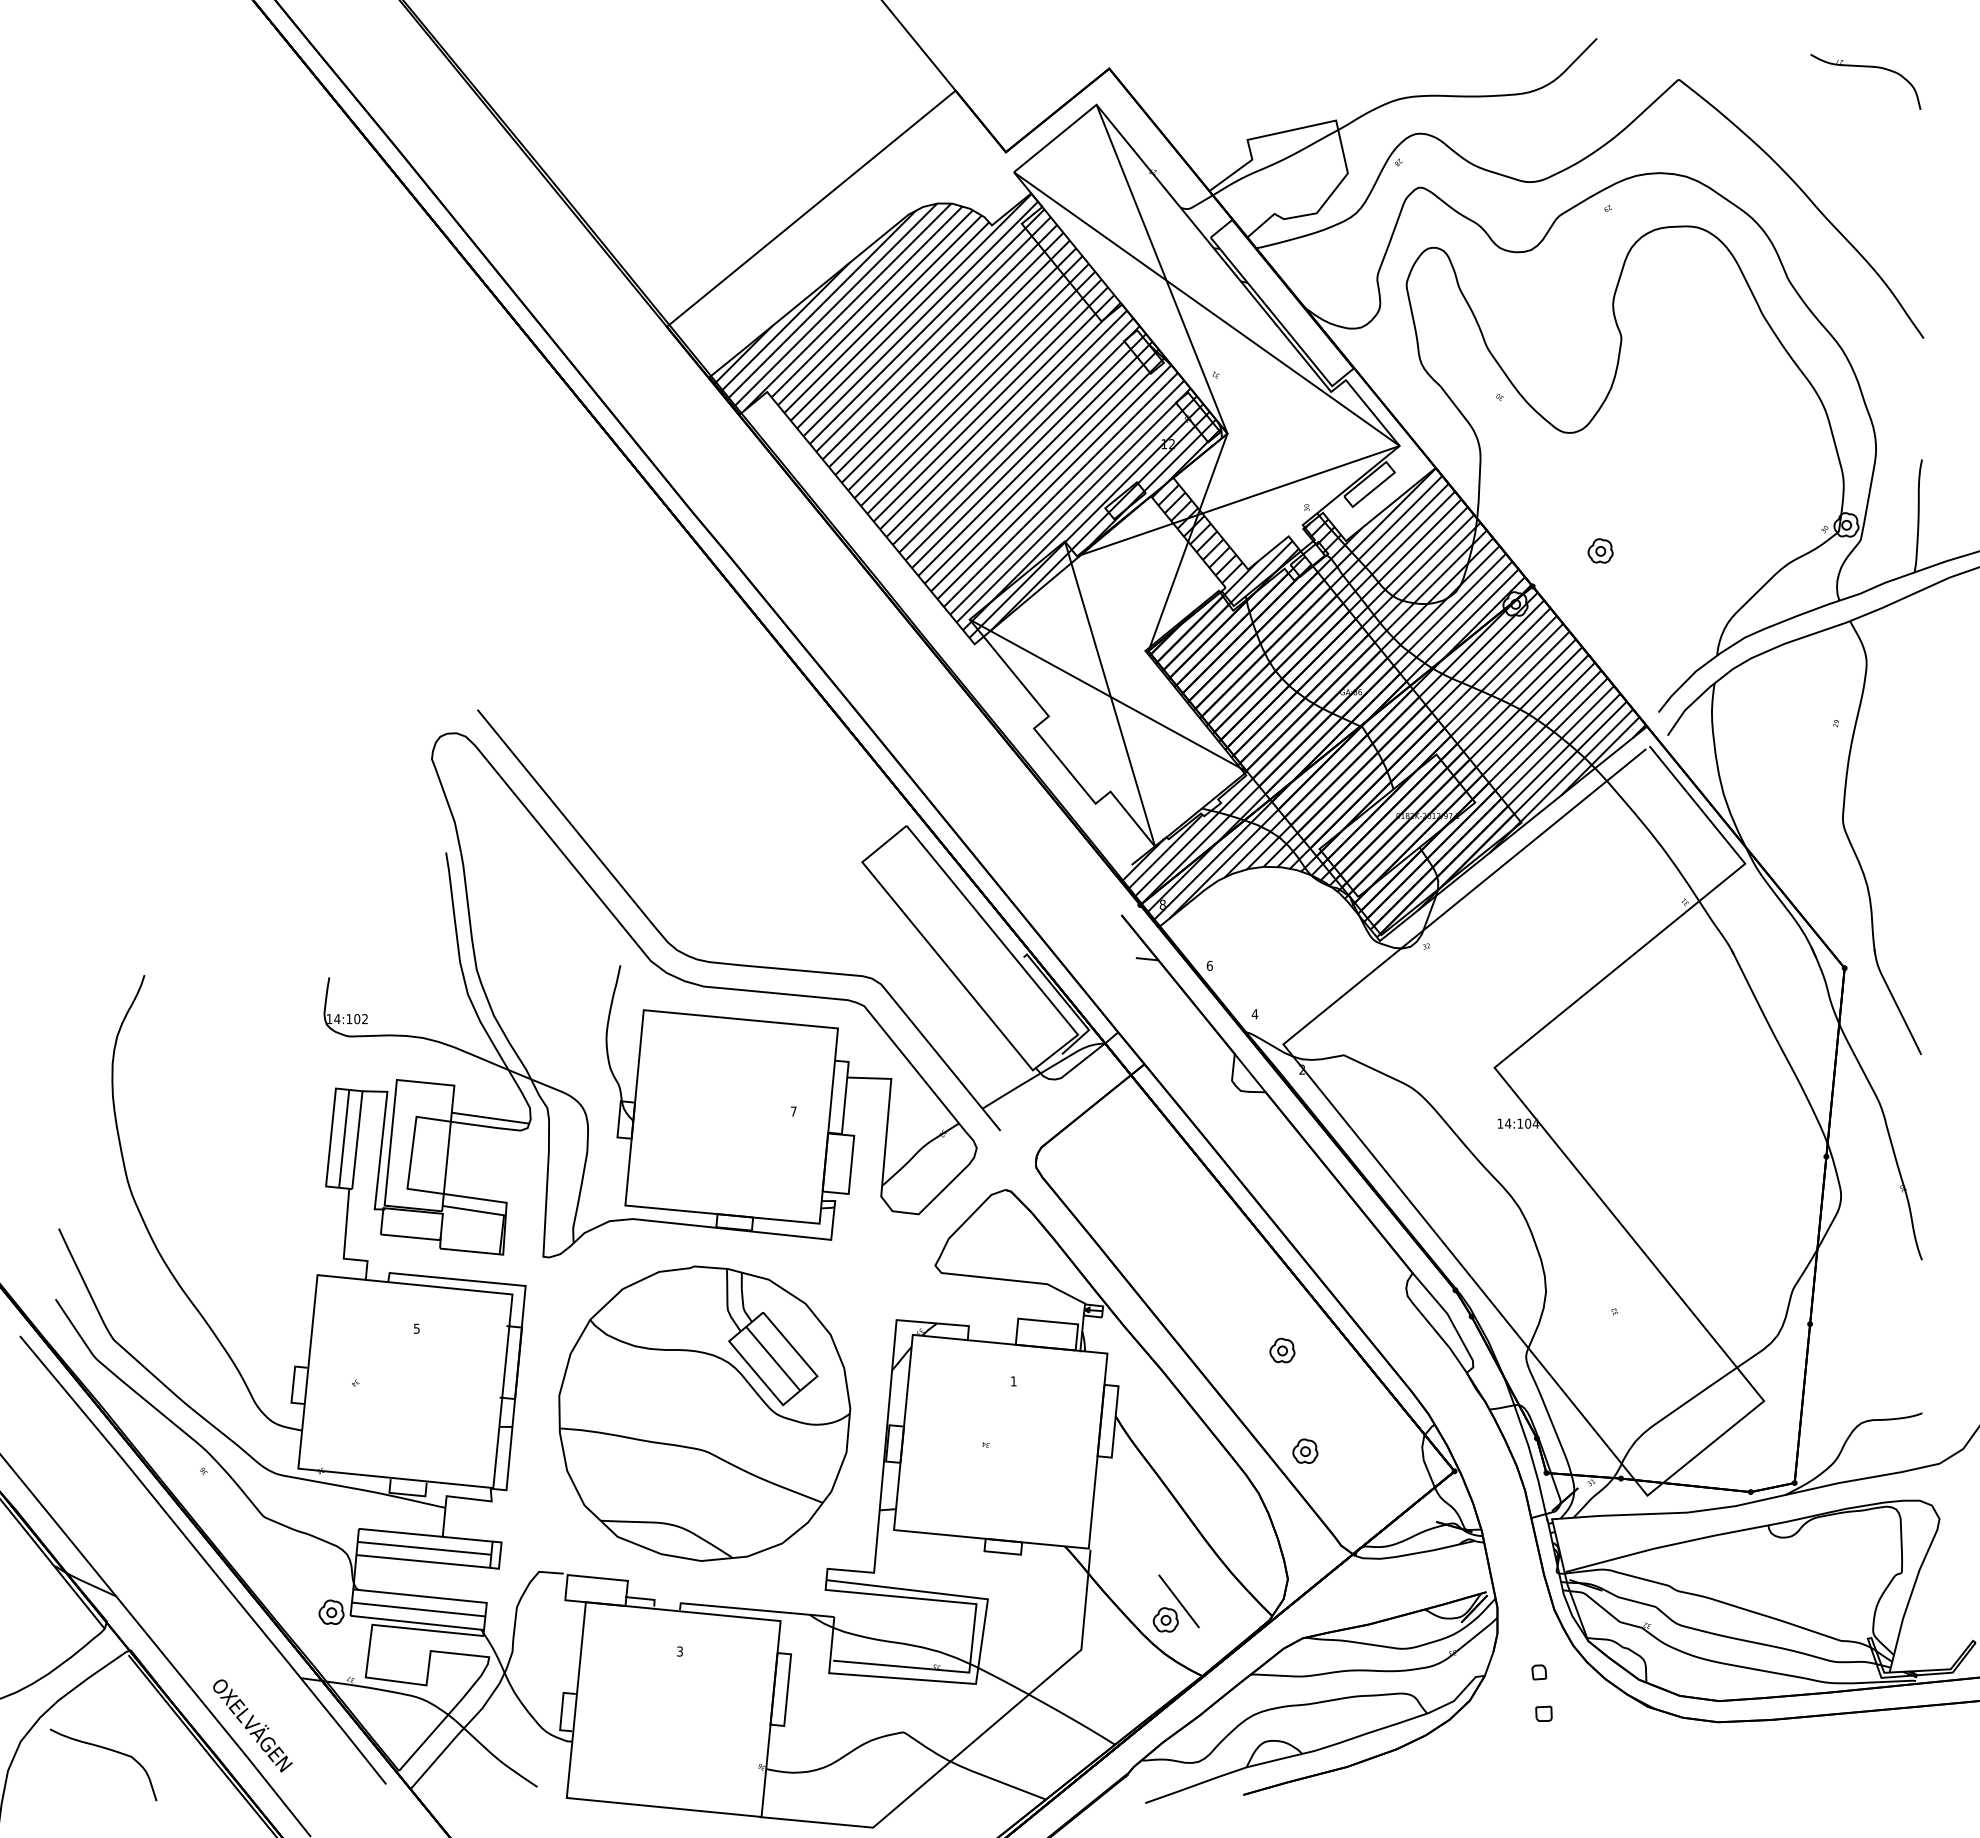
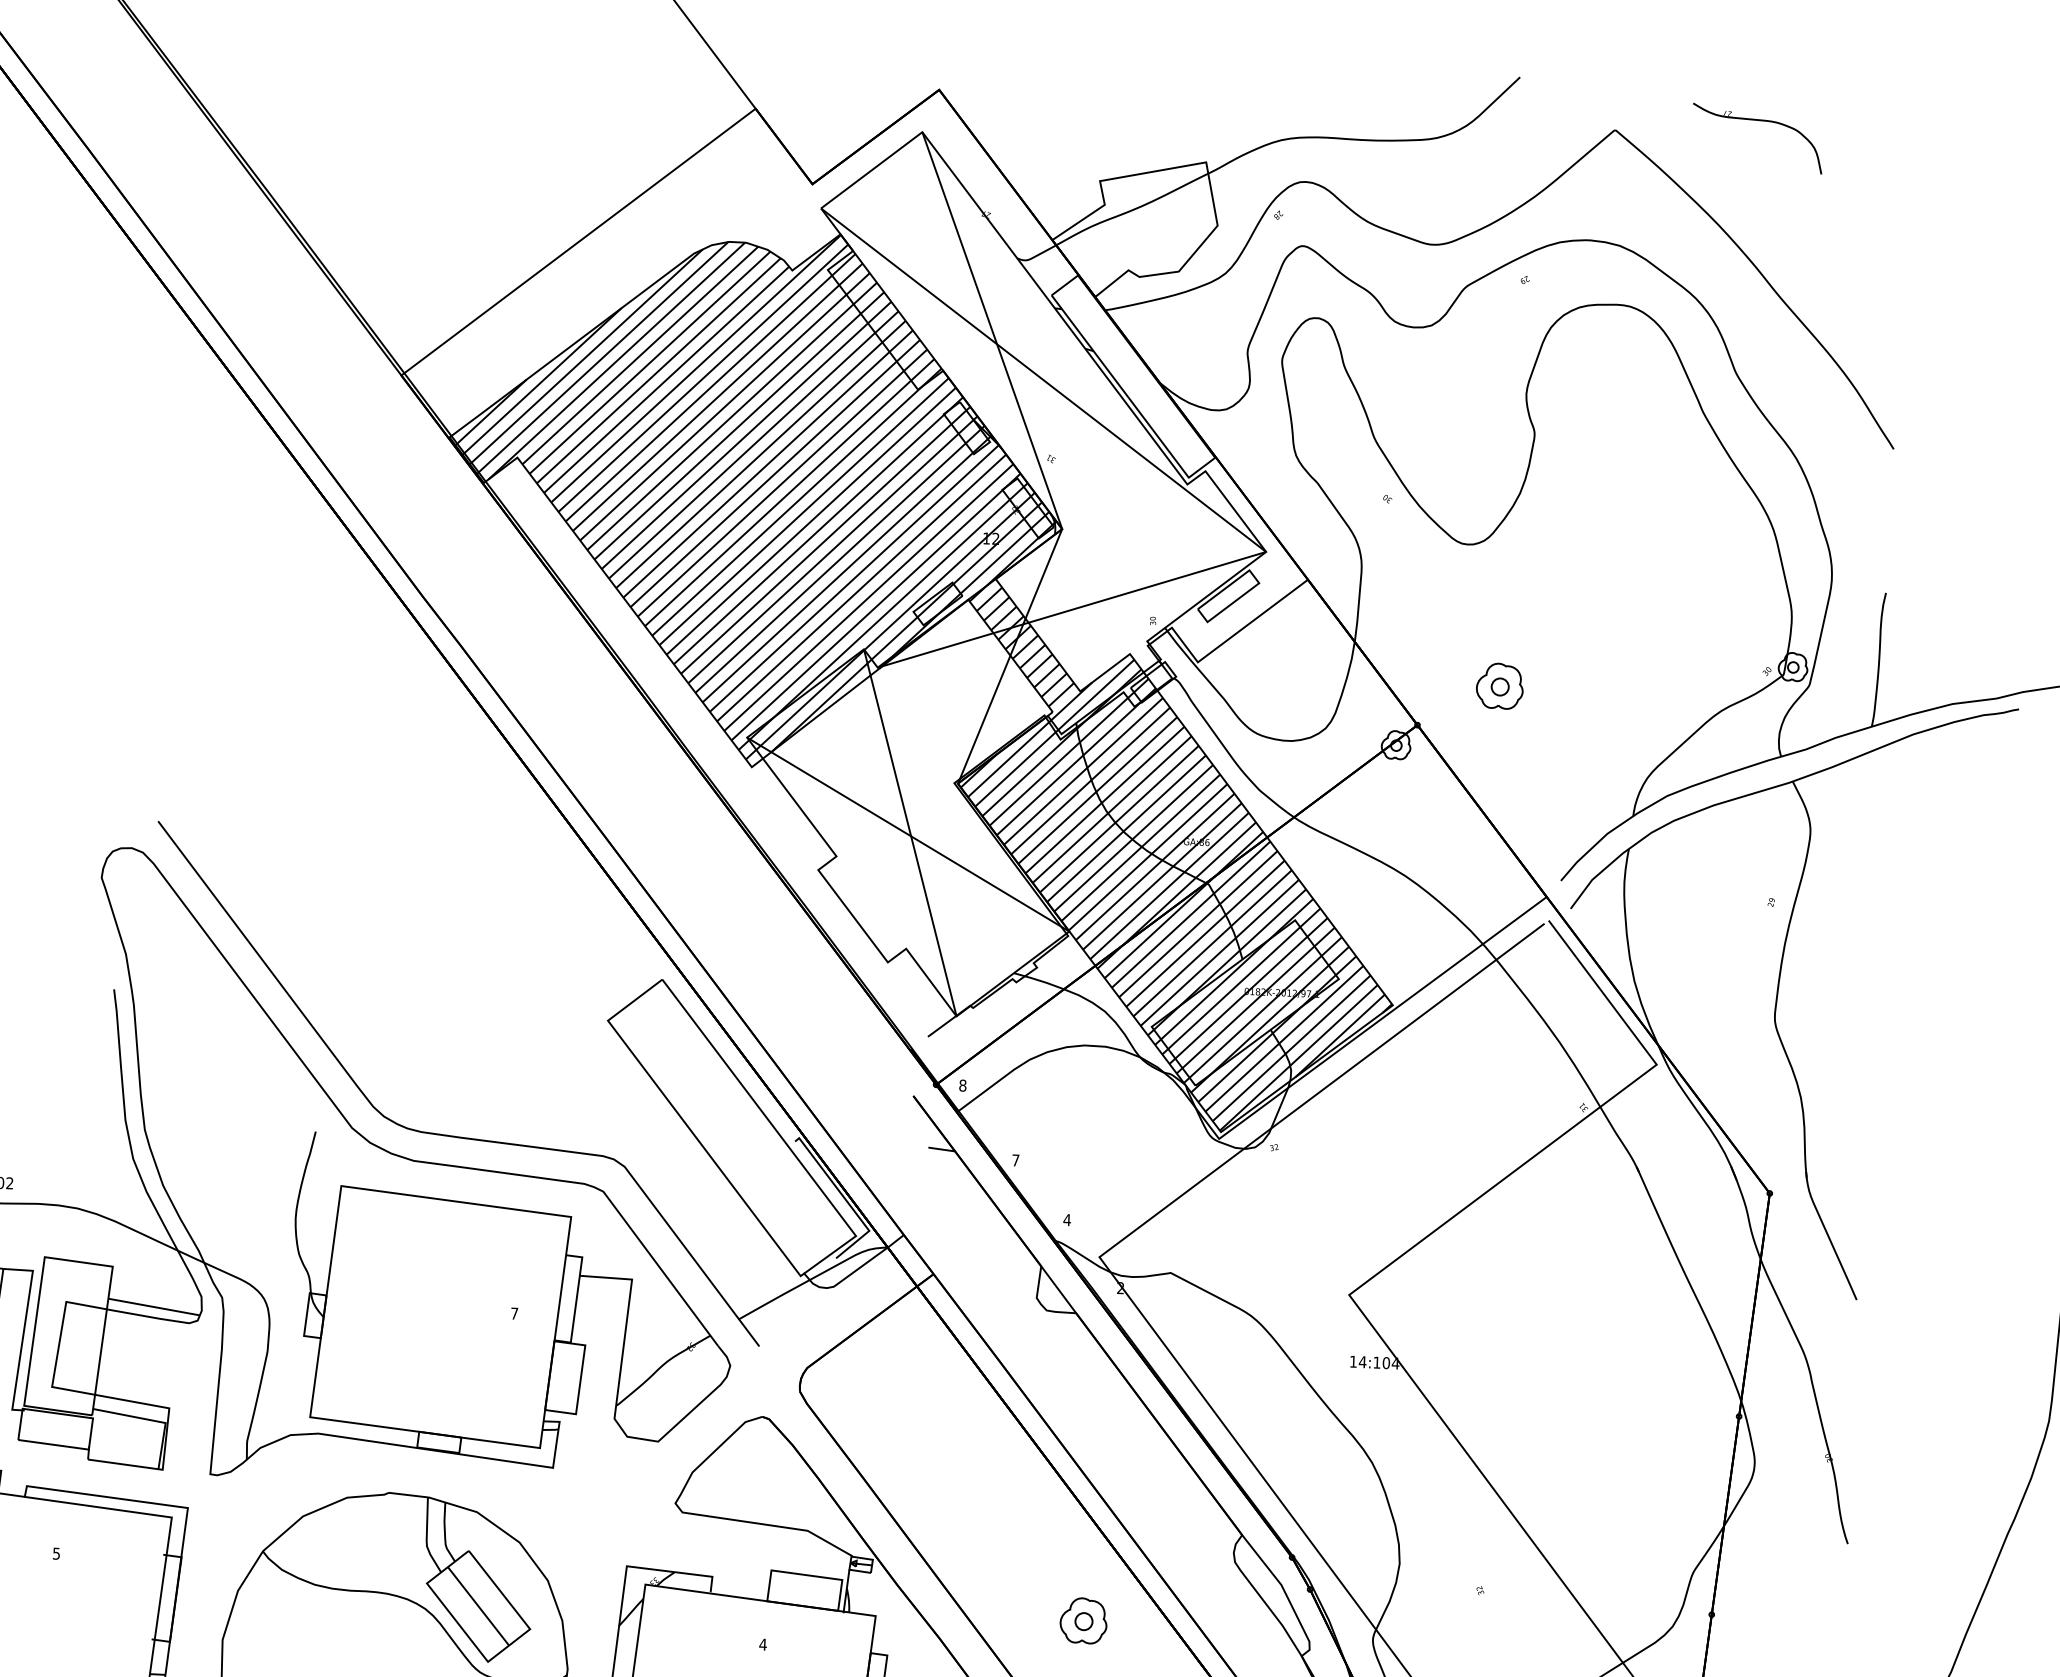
part: (1865, 67) -> (1757, 121), moved
part: (1600, 550) -> (1499, 685), size x1.6
hatch: (1383, 702) -> (1234, 855), removed
text: (1209, 965) -> (1015, 1159), 6 -> 7
part: (1282, 1350) -> (1083, 1620), size x1.6
text: (1013, 1381) -> (762, 1644), 1 -> 4

